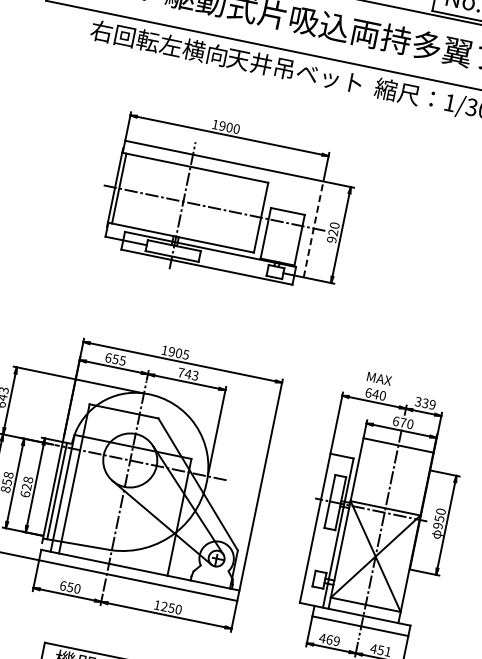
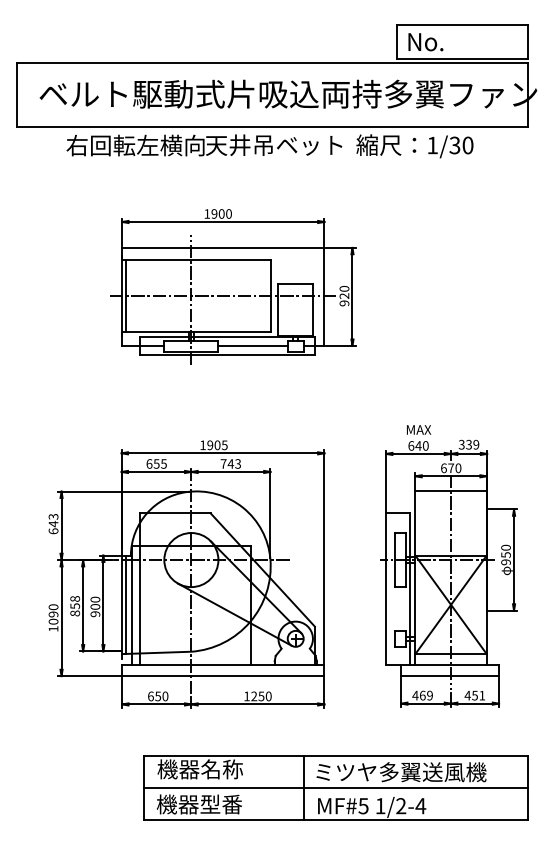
line: (313, 229) -> (324, 296), dashed -> solid
line: (233, 262) -> (252, 345), added
text: (27, 486) -> (95, 606), 628 -> 900

